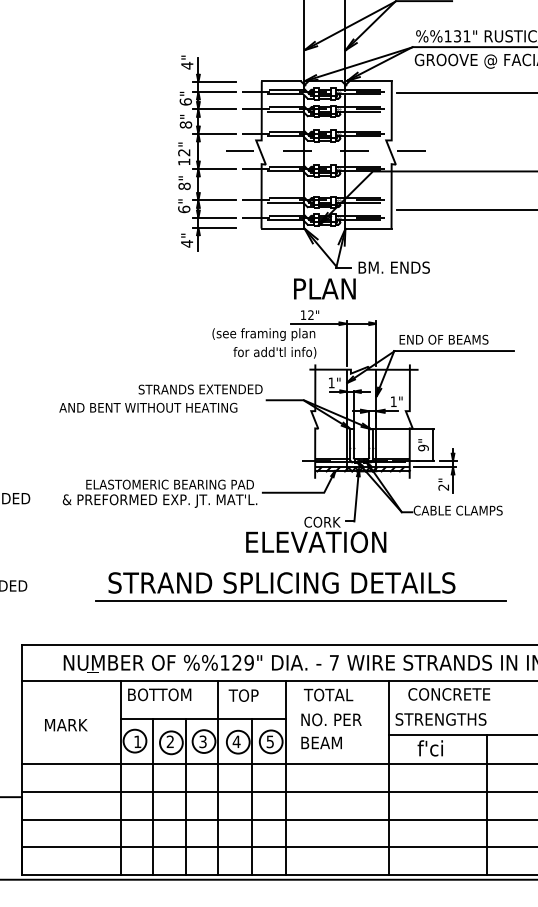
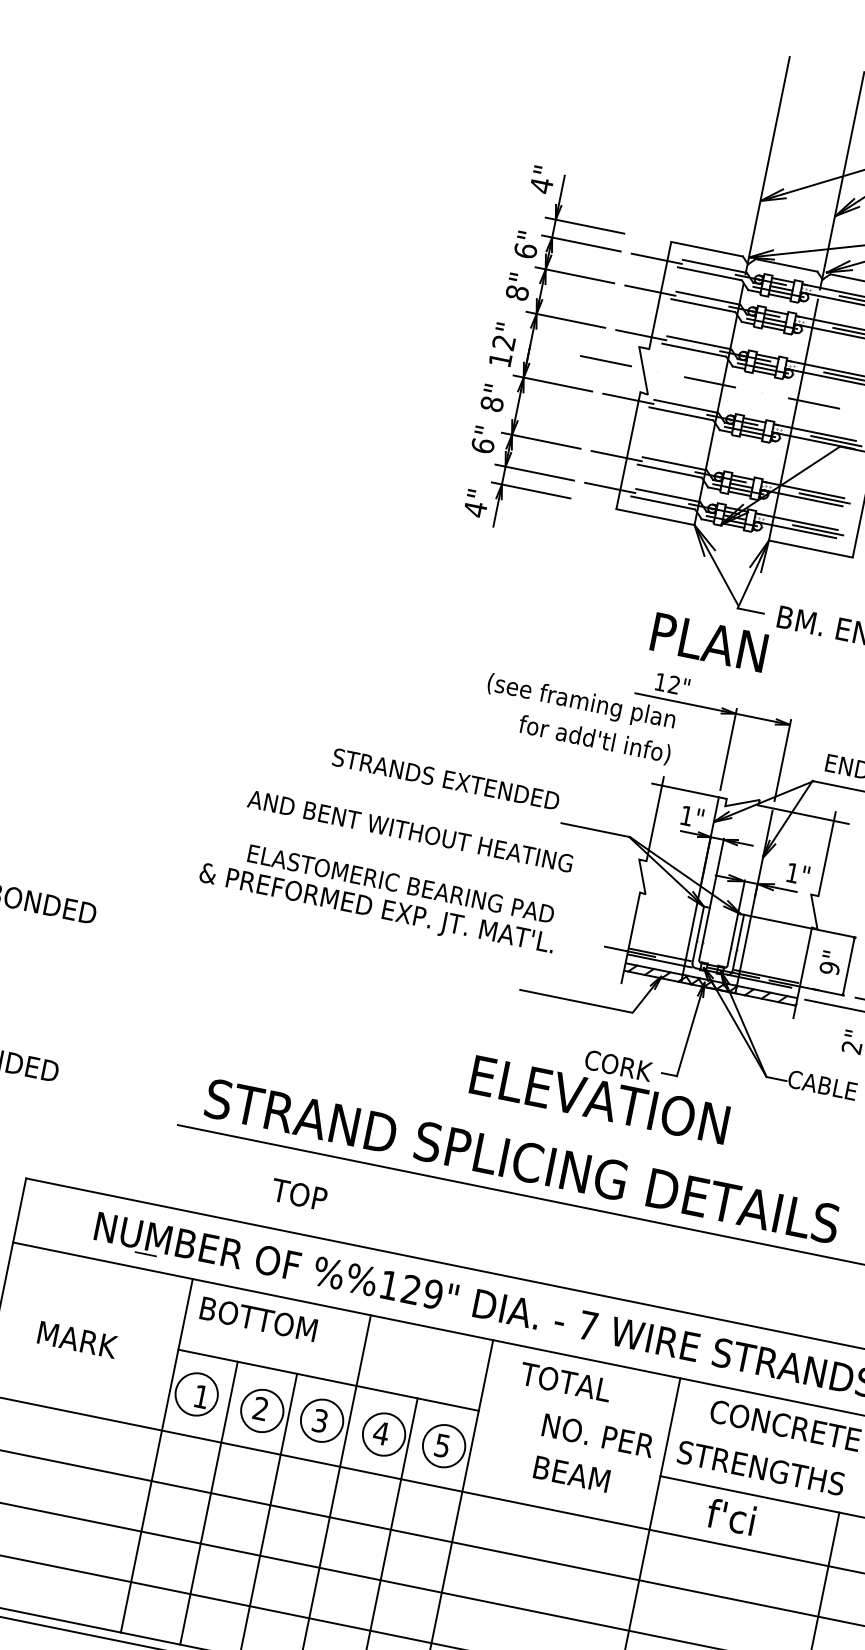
text: (148, 407) -> (410, 830), moved
text: (159, 493) -> (378, 896), moved
text: (243, 695) -> (298, 1194), moved
text: (331, 731) -> (593, 1456), moved

